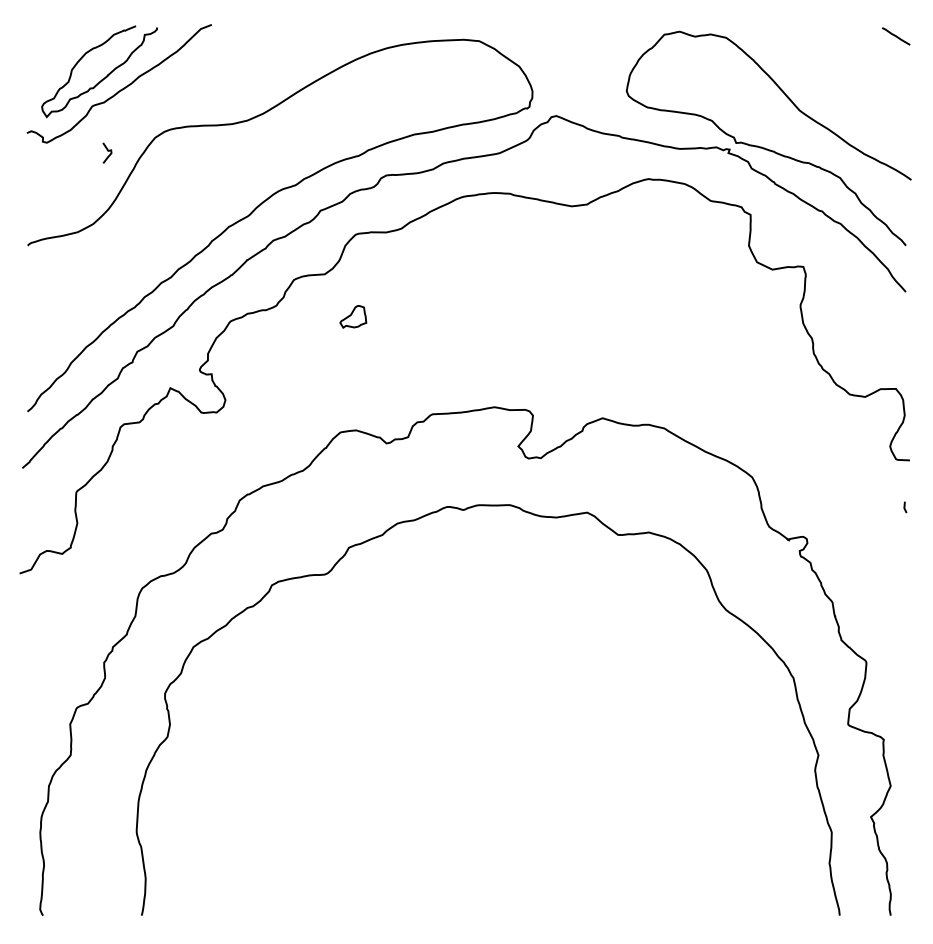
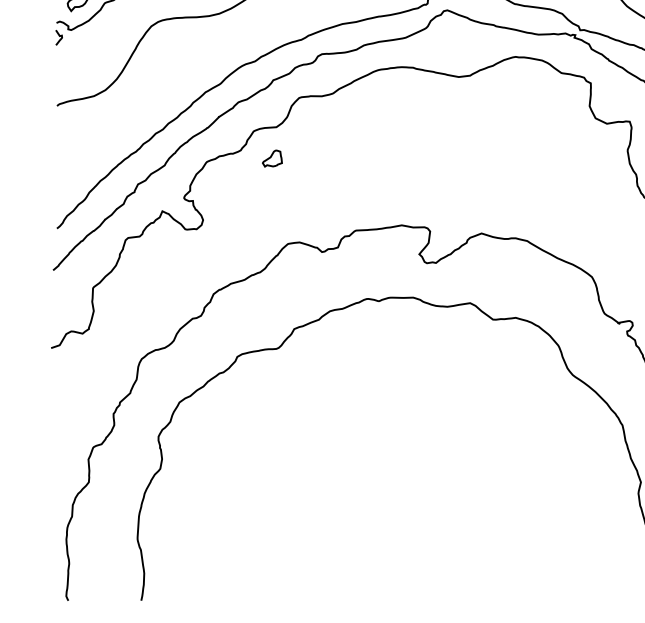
curve: (107, 151) -> (59, 36), moved
part: (353, 316) -> (272, 158), moved

